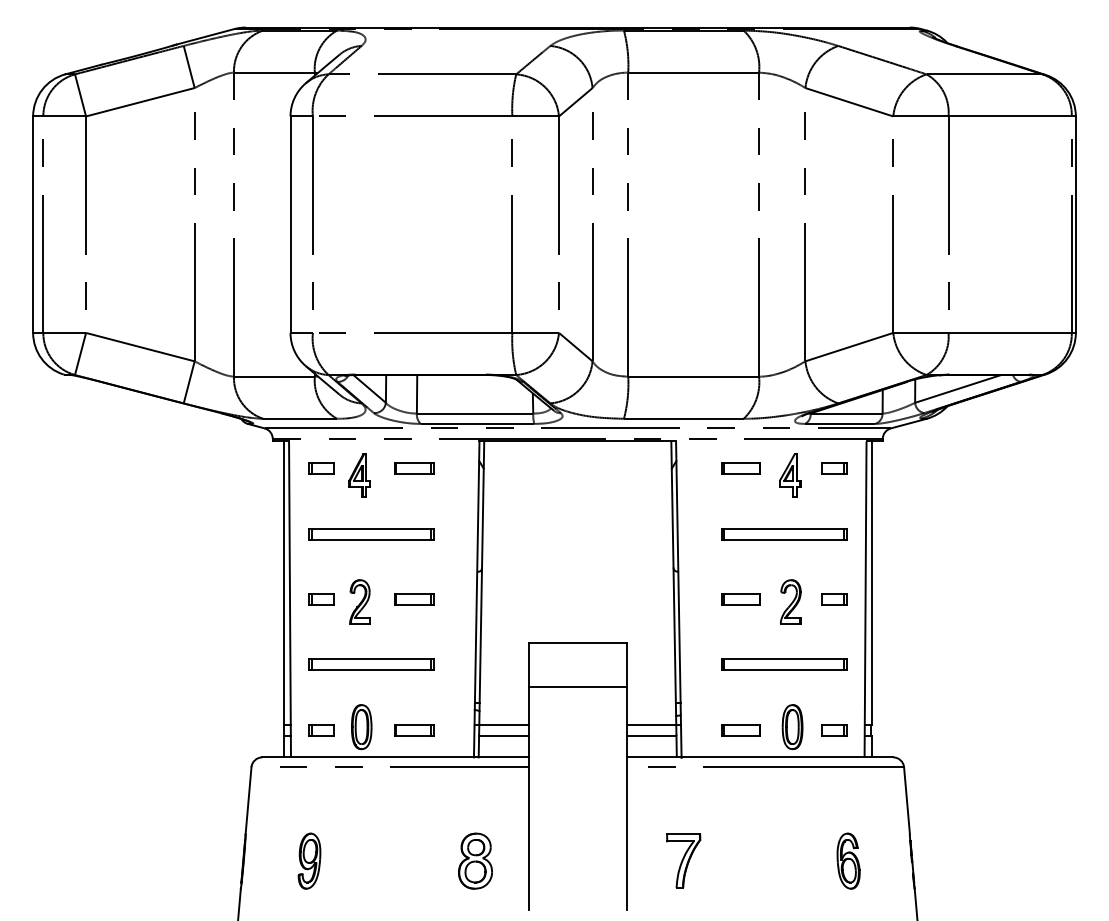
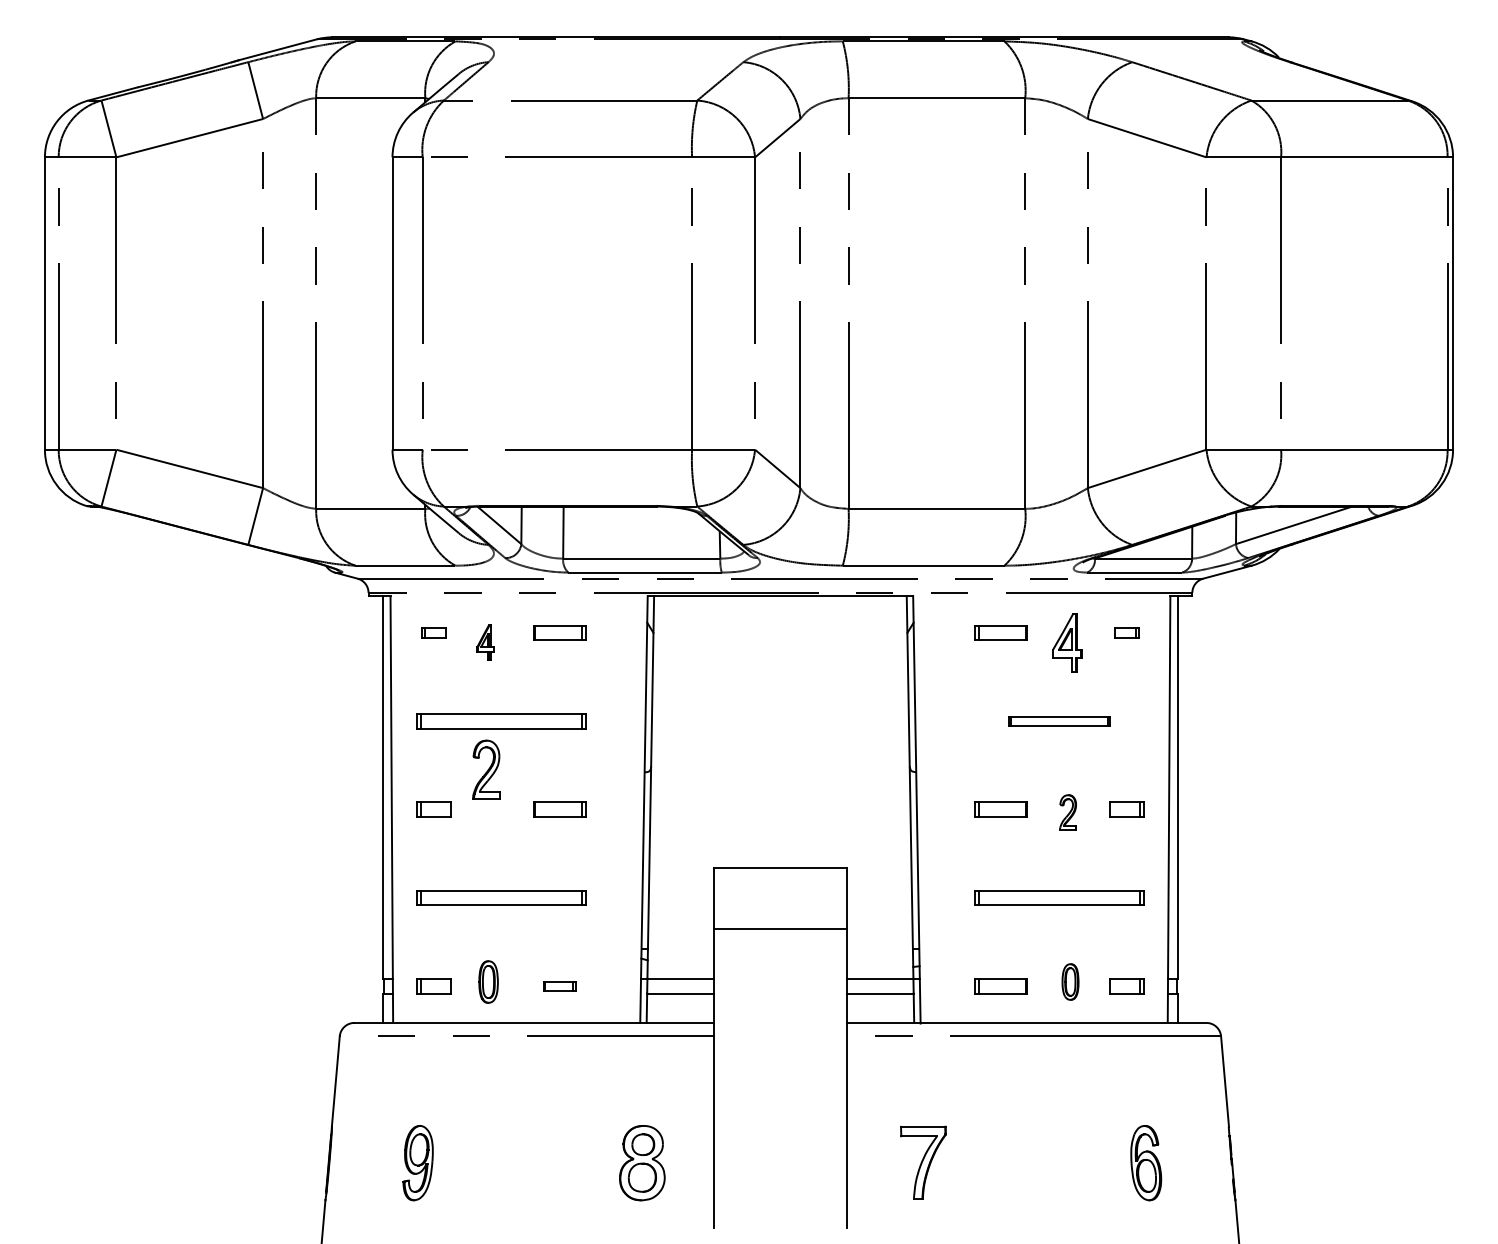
part: (320, 468) -> (433, 632), size x0.7
part: (834, 468) -> (1126, 632), size x0.7
part: (359, 475) -> (485, 642), size x0.6
part: (784, 534) -> (1059, 721), size x0.6
part: (360, 601) -> (486, 769), moved
part: (790, 601) -> (1067, 812), size x0.6
part: (361, 726) -> (488, 981), size x0.7
part: (792, 726) -> (1070, 981), size x0.6
part: (414, 730) -> (559, 986), size x0.6

